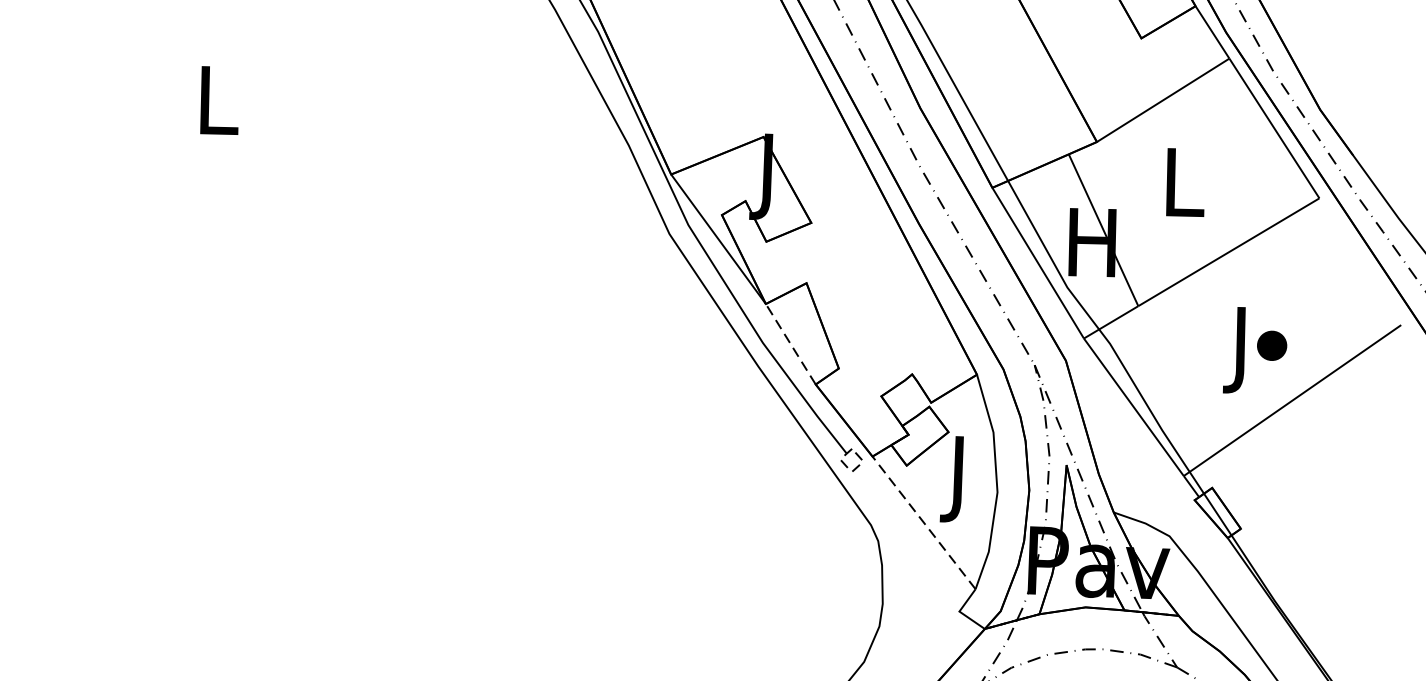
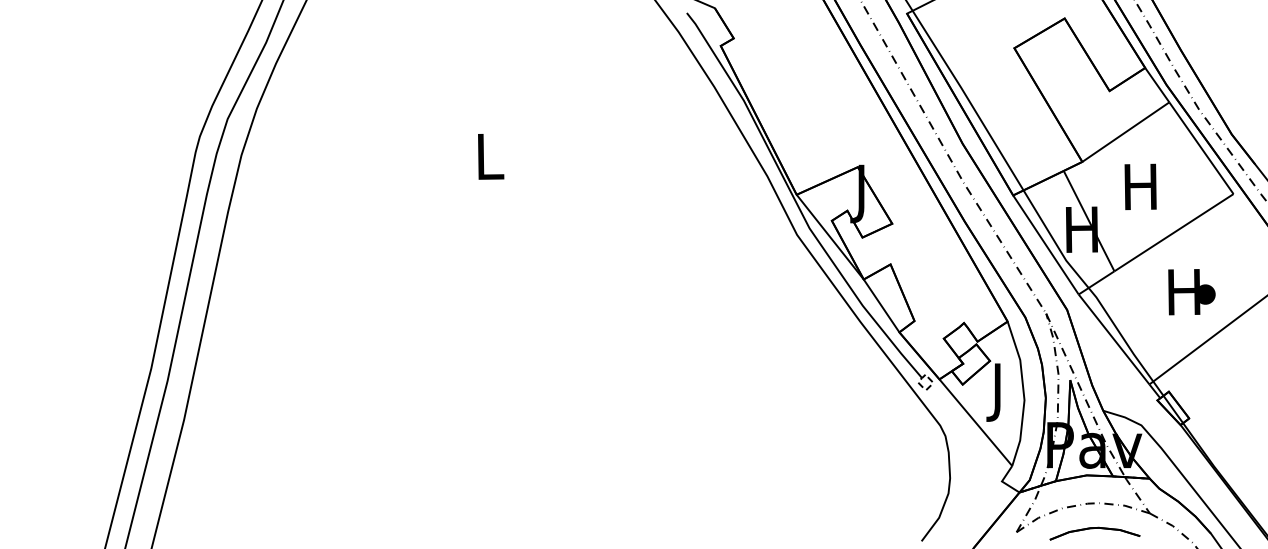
text: (1181, 181) -> (1140, 186), L -> H
line: (790, 343) -> (881, 305), dashed -> solid
text: (1240, 350) -> (1184, 298), J -> H
line: (923, 521) -> (975, 421), dashed -> solid

